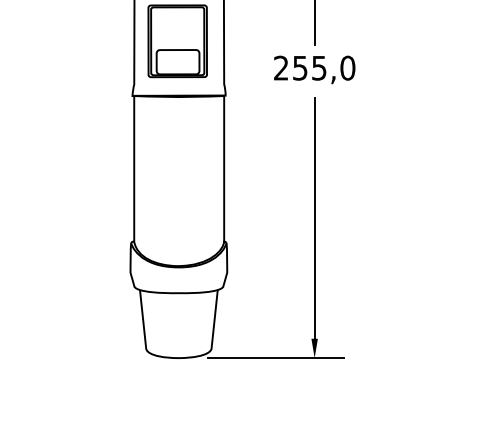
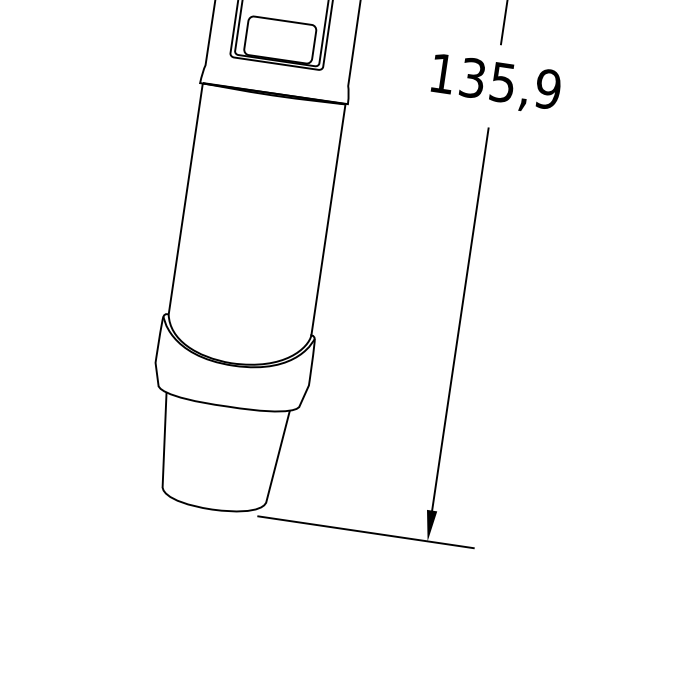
text: (314, 67) -> (495, 80), 255,0 -> 135,9

